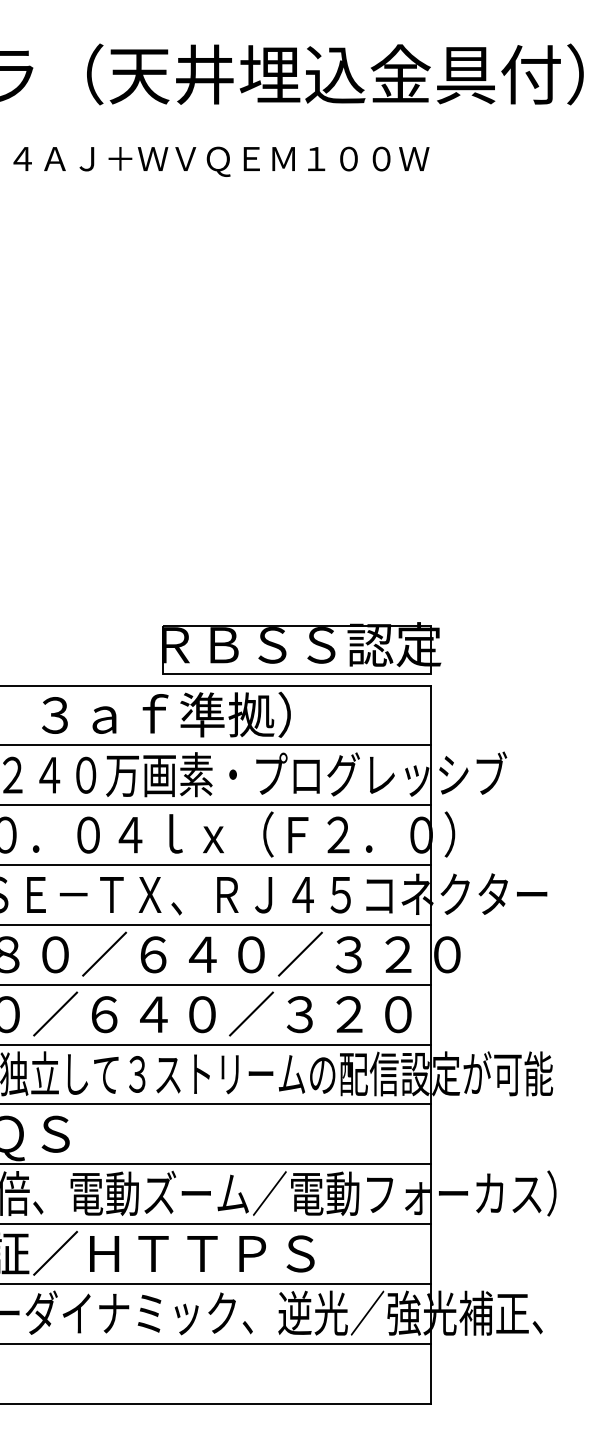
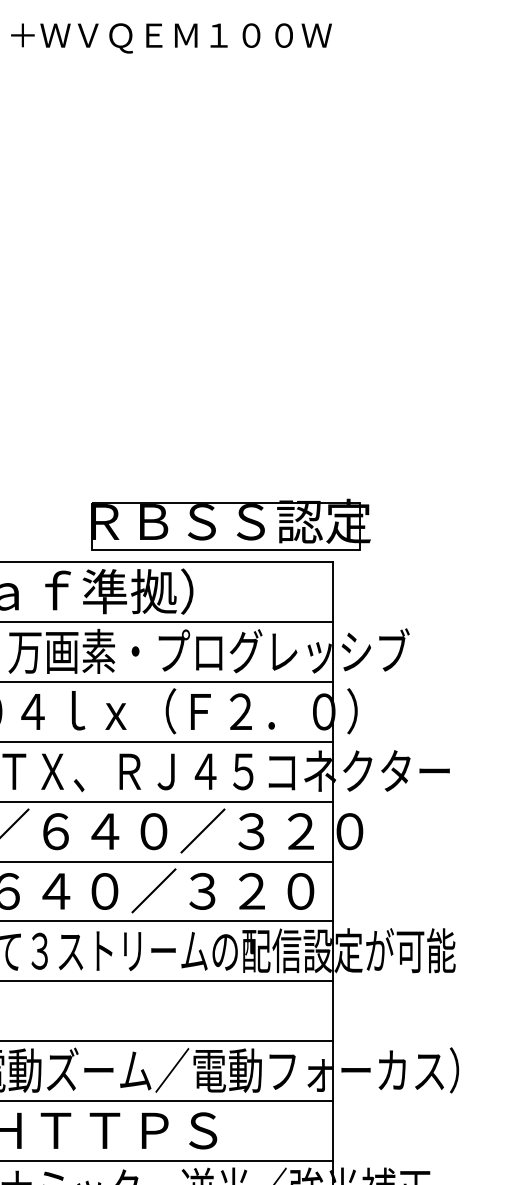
part: (301, 648) -> (231, 525), moved

